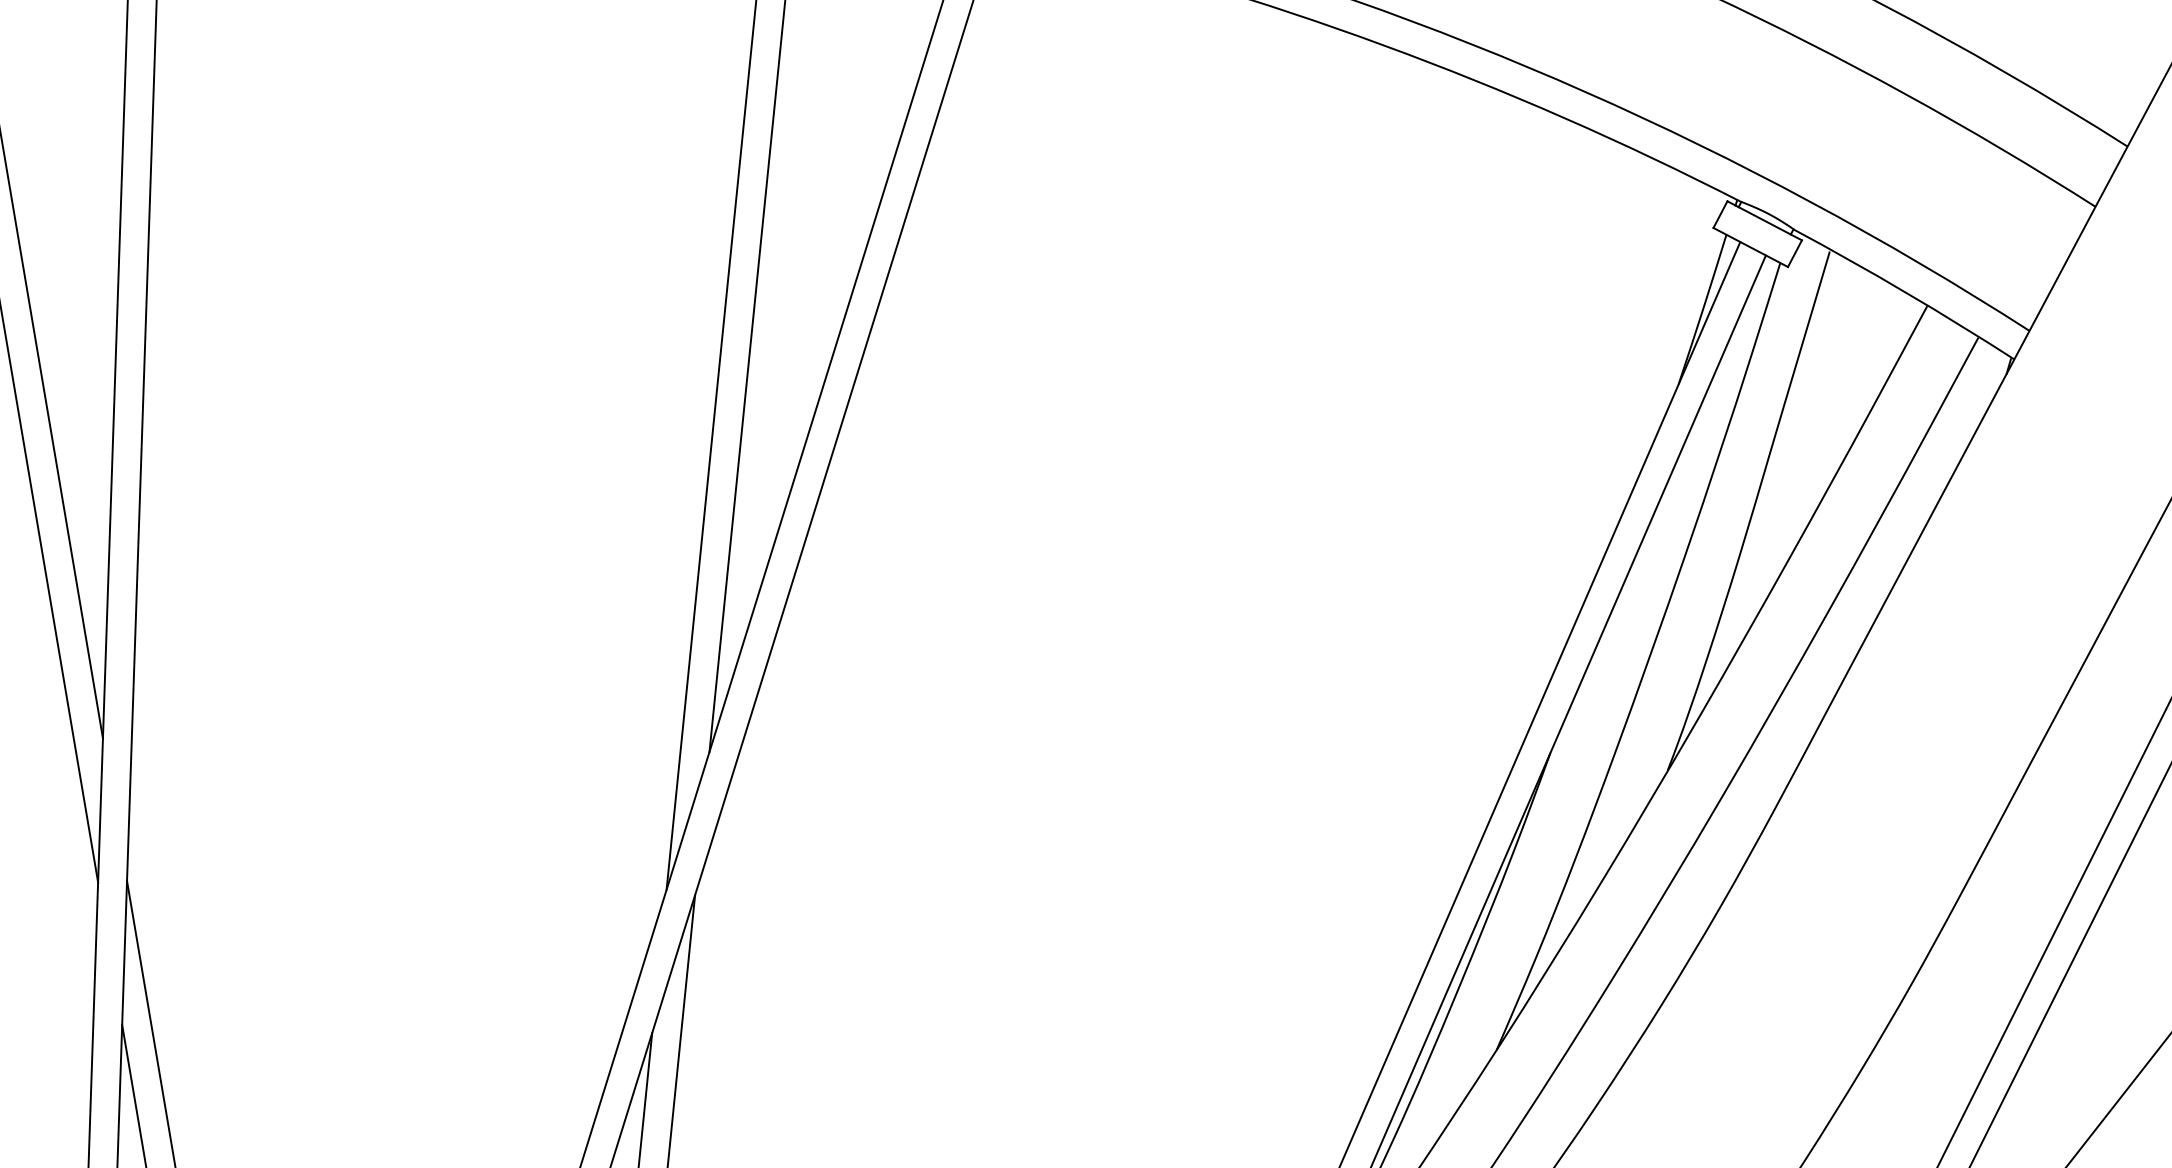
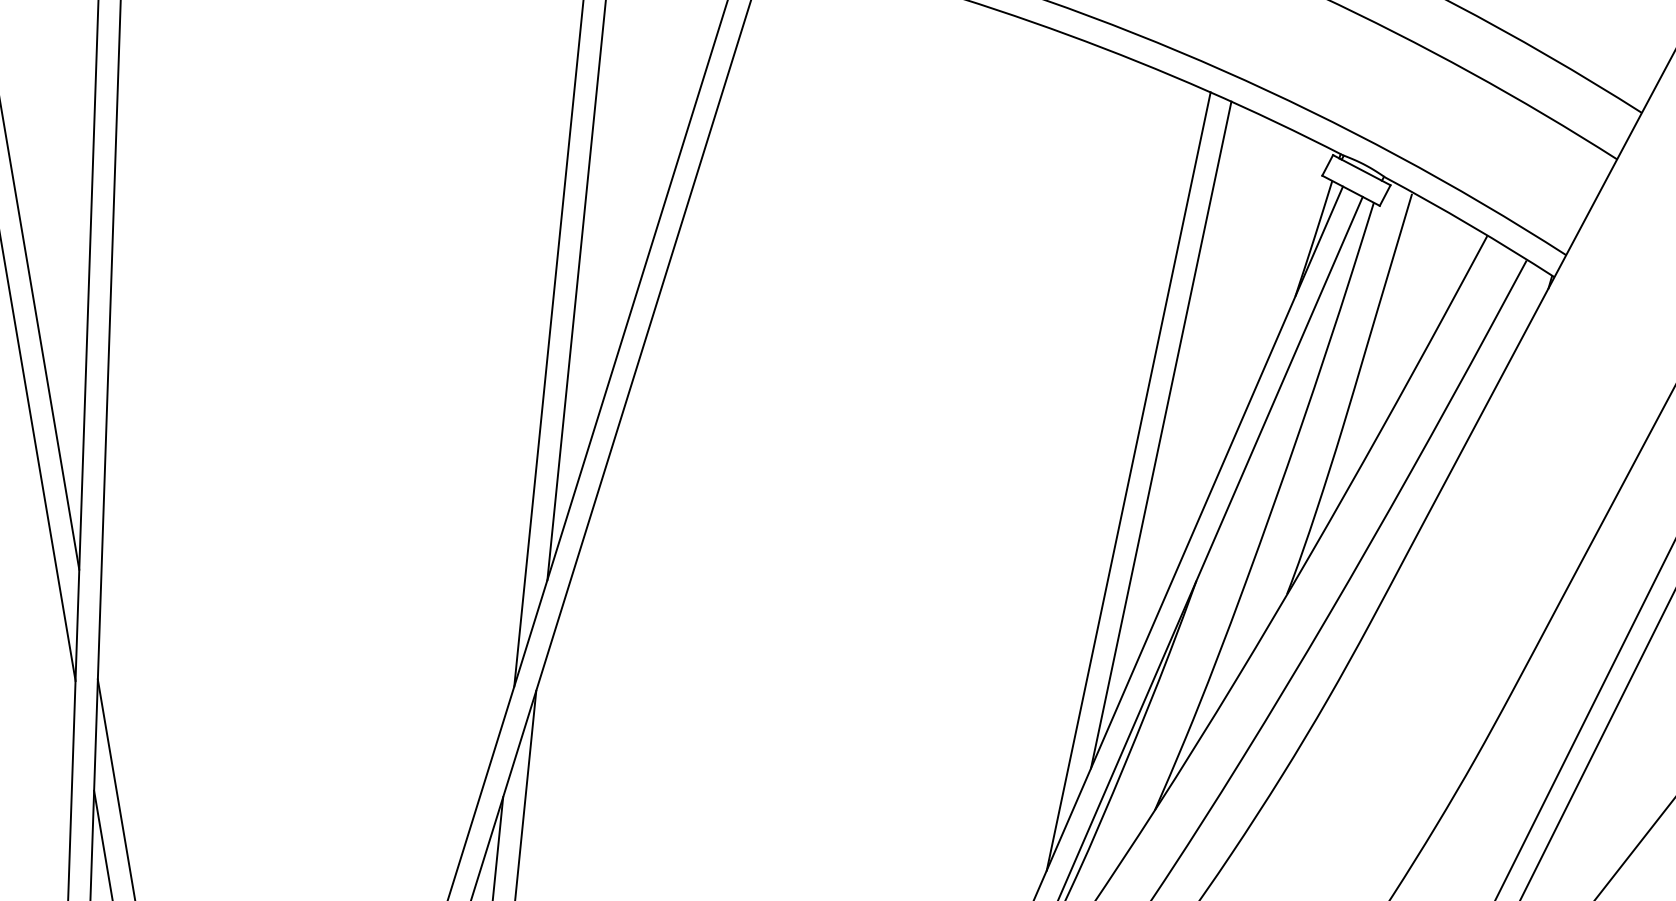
line: (1504, 563) -> (1160, 434), added
line: (1462, 623) -> (1128, 480), added

